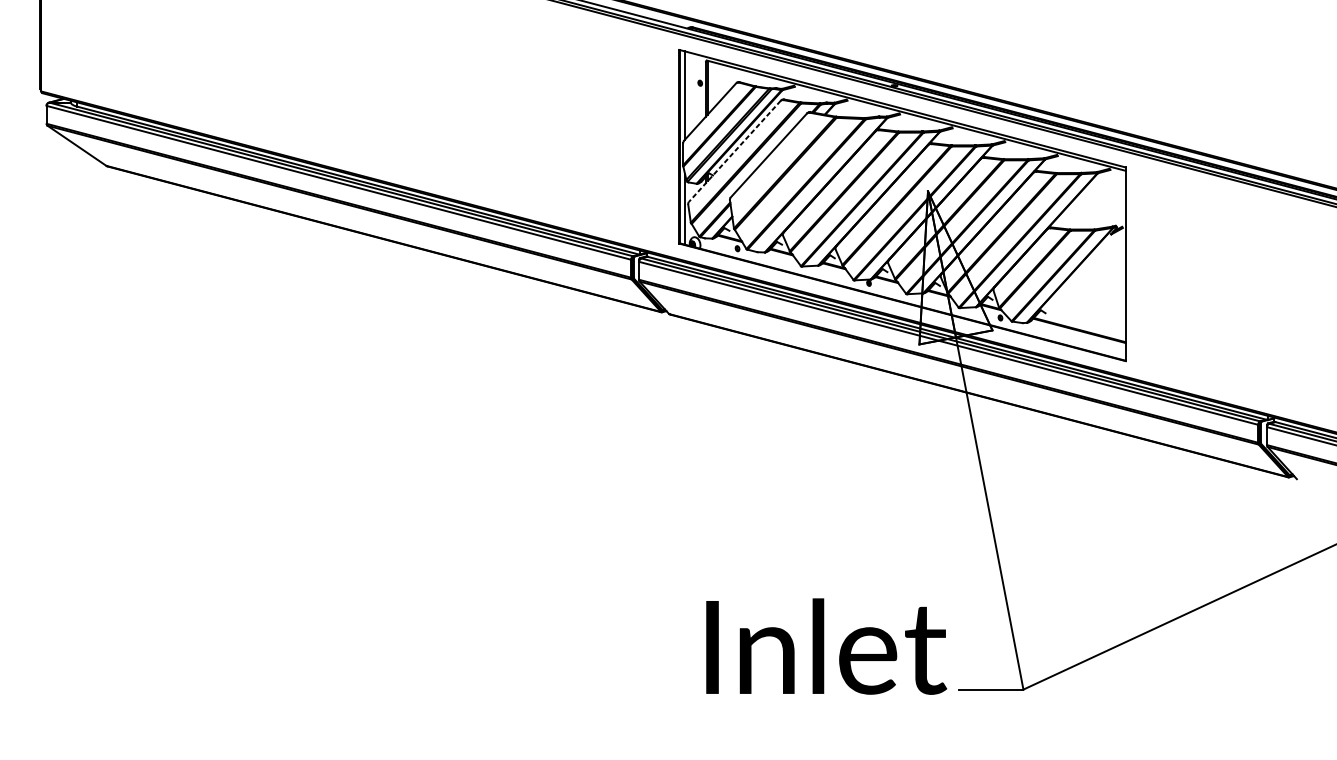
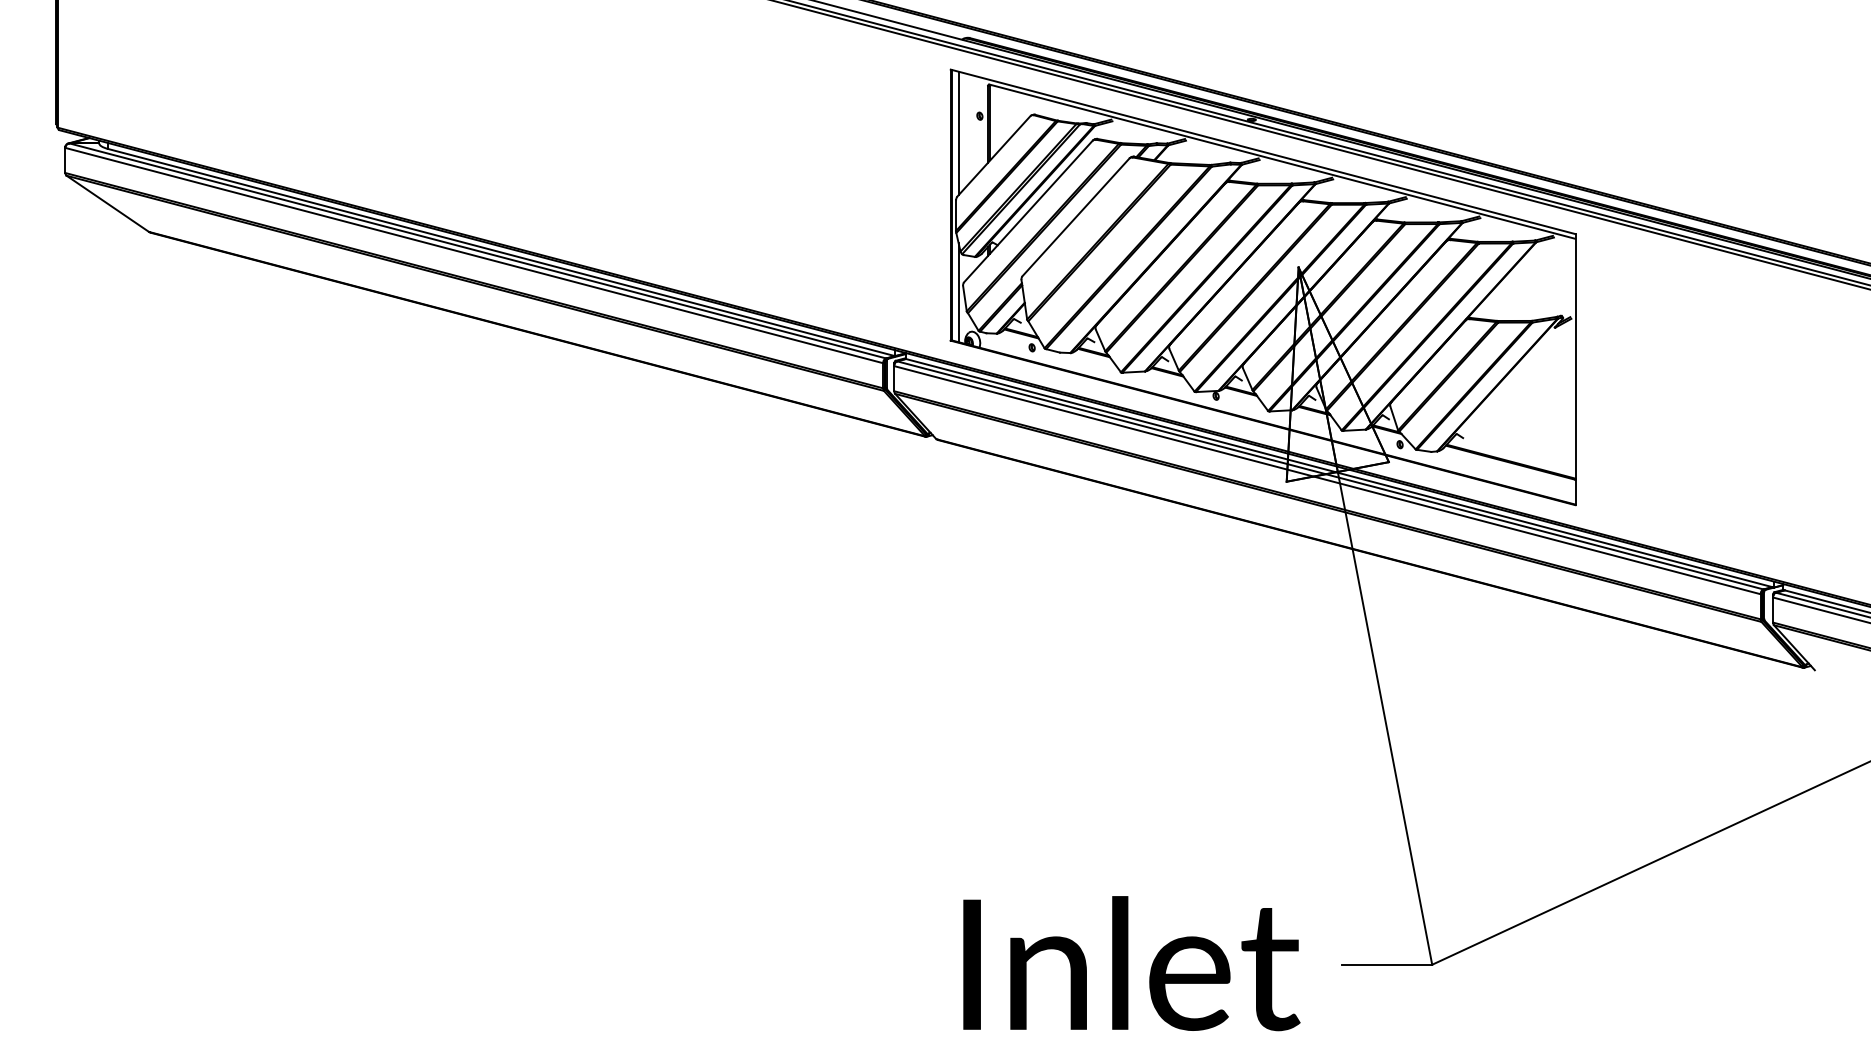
line: (734, 151) -> (1028, 211), dashed -> solid
text: (826, 646) -> (1131, 963), moved

